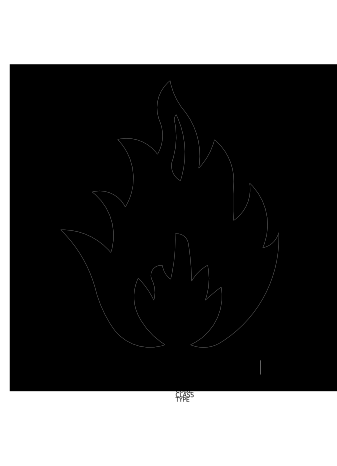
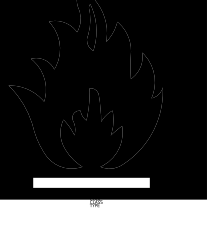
fill: (177, 367) -> (91, 182), removed

